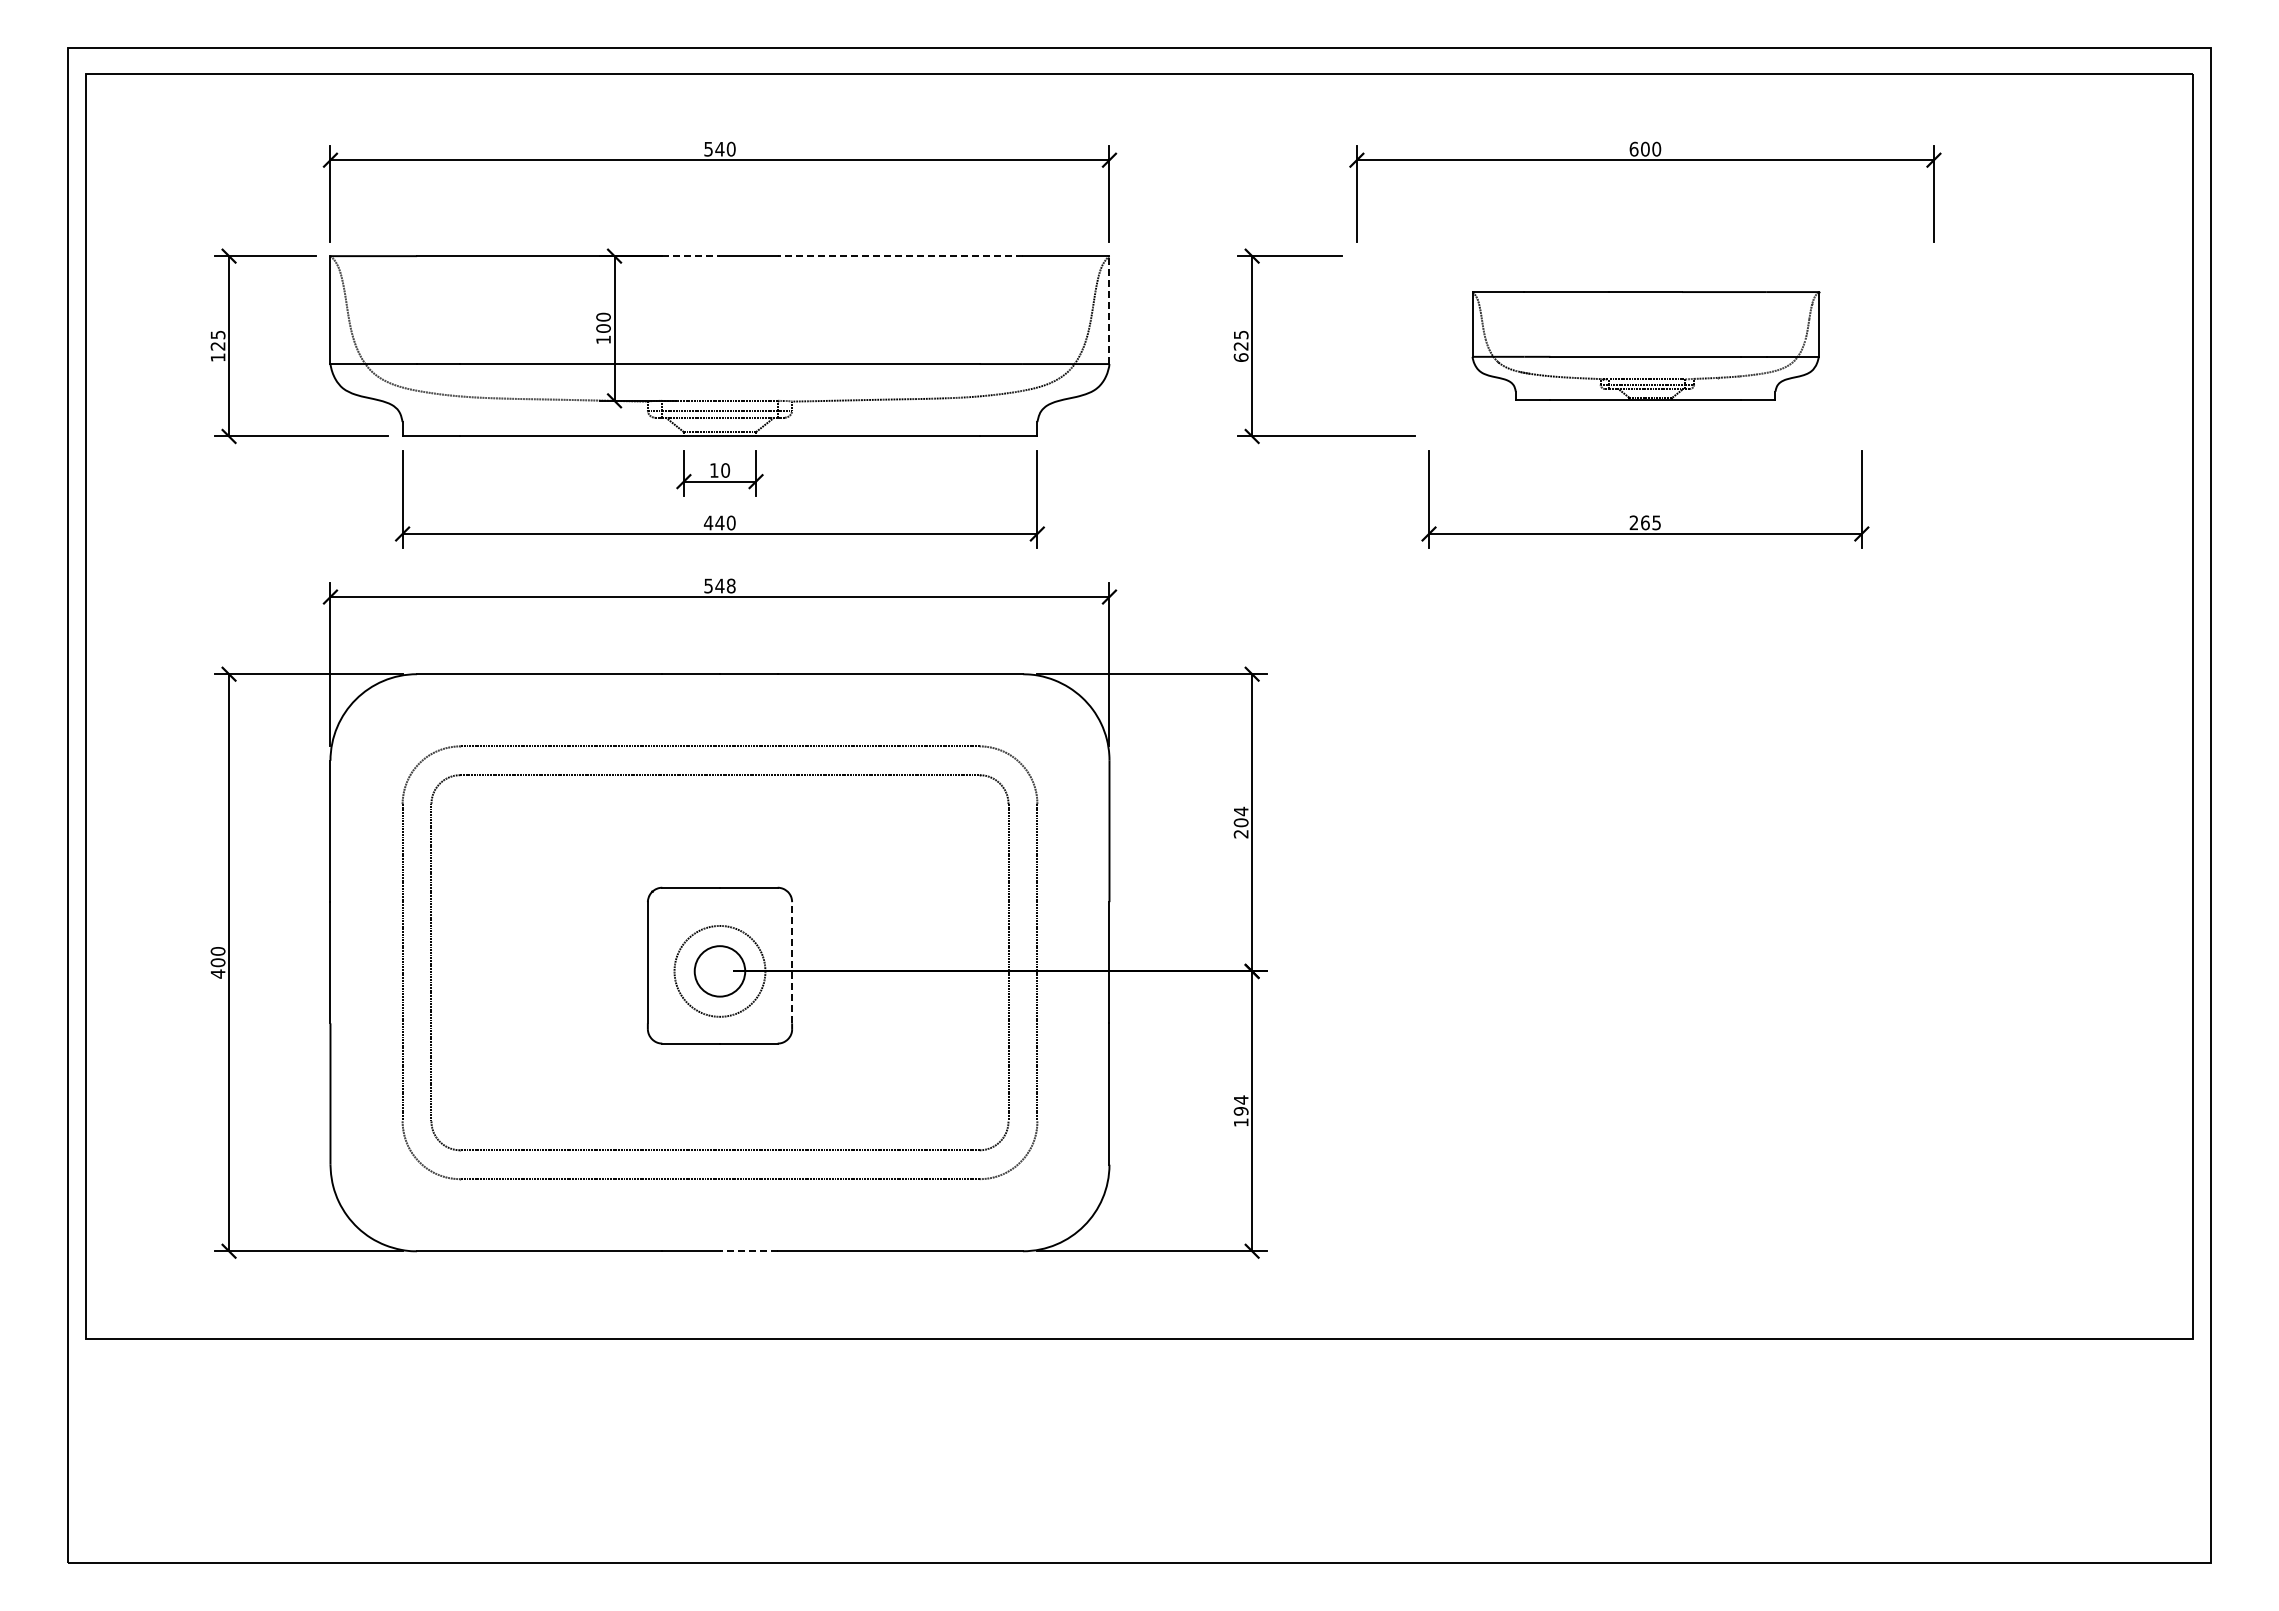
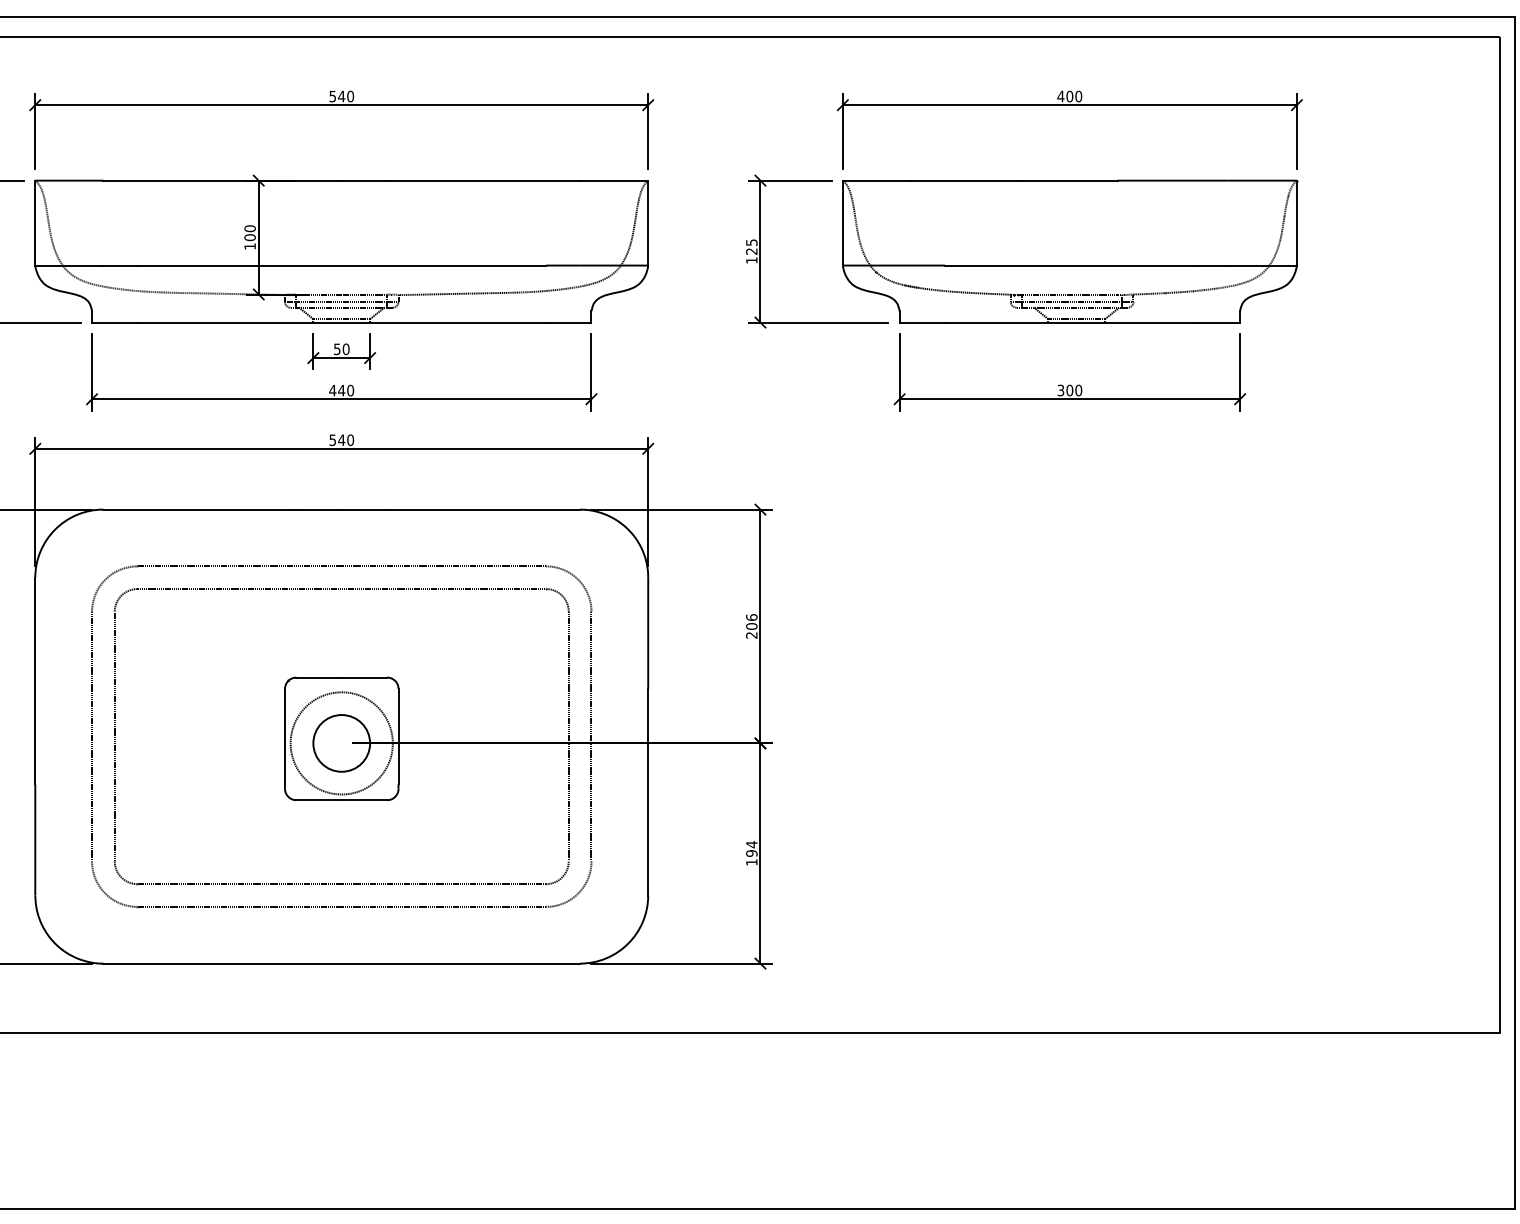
text: (1633, 148) -> (1060, 95), 600 -> 400
line: (691, 256) -> (319, 180), dashed -> solid
line: (900, 256) -> (483, 180), dashed -> solid
line: (1109, 310) -> (648, 223), dashed -> solid
part: (1645, 345) -> (1069, 250), size x1.67
text: (1240, 357) -> (751, 260), 625 -> 125
text: (714, 470) -> (337, 349), 10 -> 50
text: (1645, 522) -> (1069, 390), 265 -> 300
text: (730, 586) -> (350, 440), 548 -> 540
text: (1240, 811) -> (751, 617), 204 -> 206
line: (792, 962) -> (398, 736), dashed -> solid
circle: (719, 971) -> (341, 743), size x1.43
circle: (719, 971) -> (341, 743), size x1.43
line: (748, 1251) -> (364, 963), dashed -> solid

